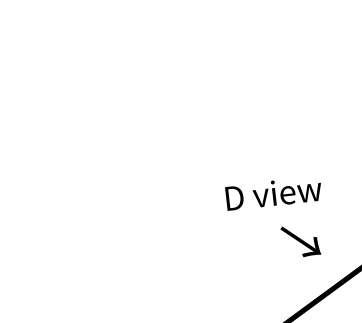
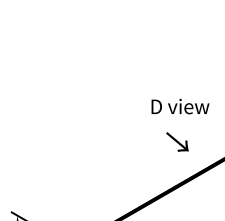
text: (300, 240) -> (177, 141), moved

